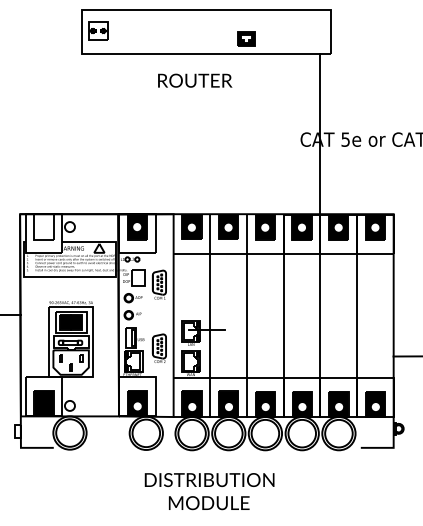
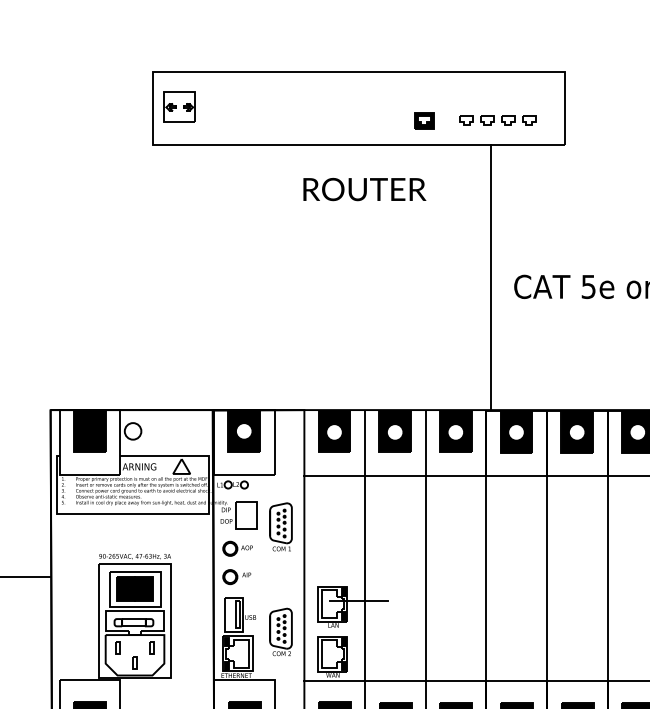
part: (245, 38) -> (423, 119), size x0.71
part: (290, 38) -> (497, 119), added
text: (195, 80) -> (365, 189), moved
line: (319, 134) -> (490, 278), moved
fill: (43, 226) -> (89, 430), added

